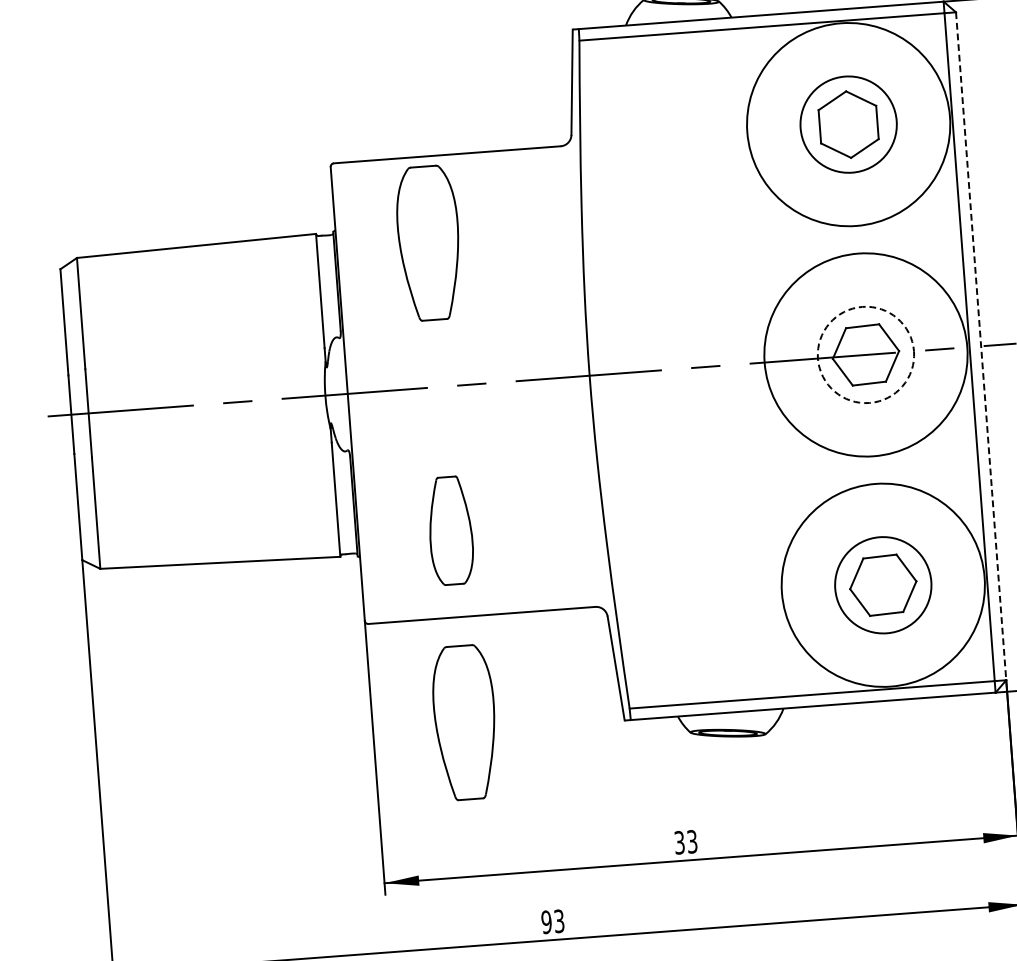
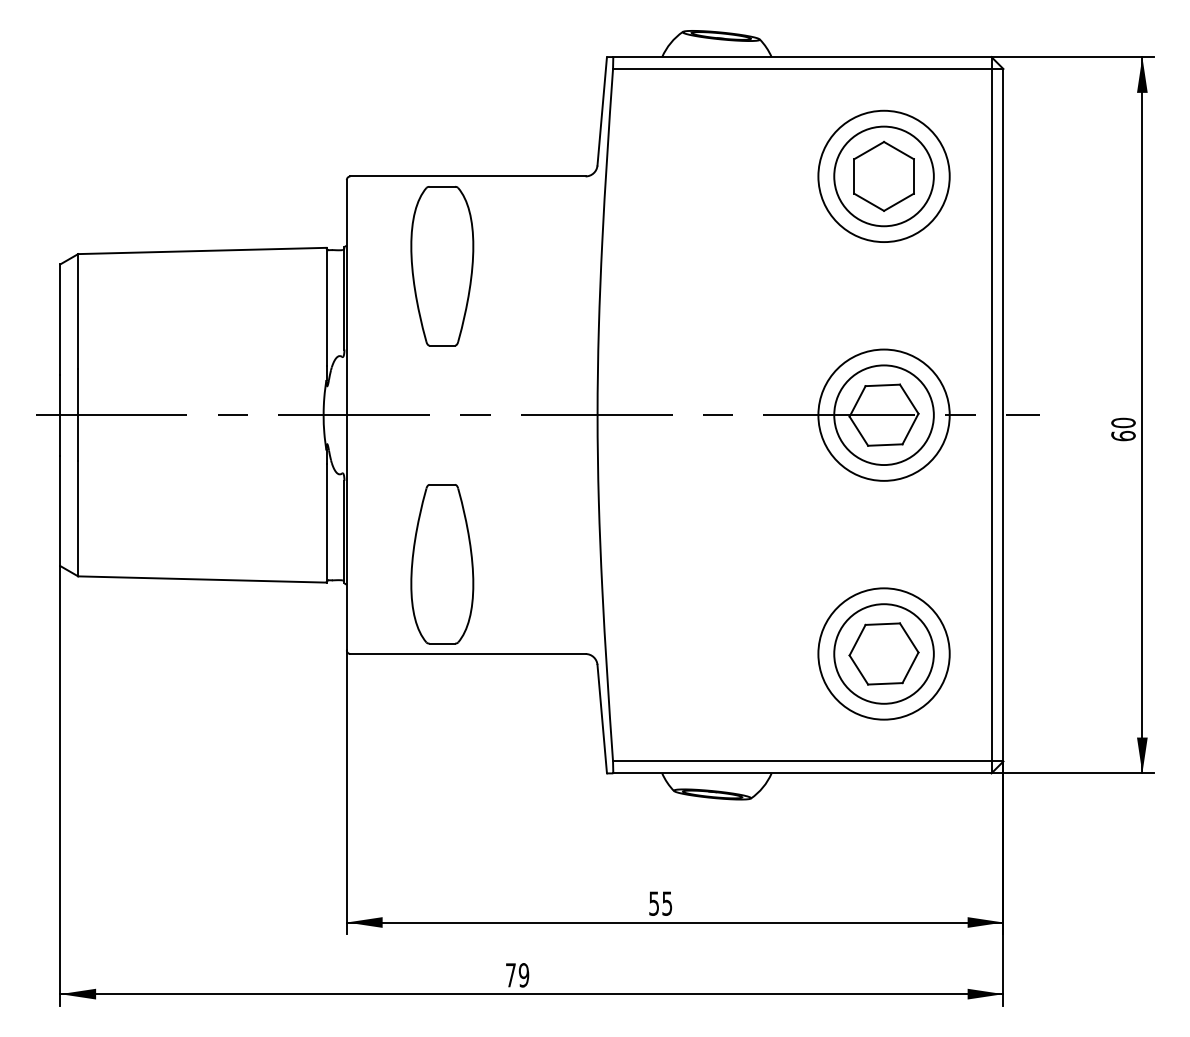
circle: (848, 124) -> (883, 176), size x0.62
line: (981, 346) -> (1003, 415), dashed -> solid
circle: (865, 354) -> (883, 414), size x0.62
circle: (865, 355) -> (883, 415), dashed -> solid
part: (450, 530) -> (442, 564), size x1.43
circle: (882, 584) -> (883, 653), size x0.62
part: (465, 722) -> (442, 763), removed
text: (685, 842) -> (660, 903), 33 -> 55
text: (553, 921) -> (517, 975), 93 -> 79

